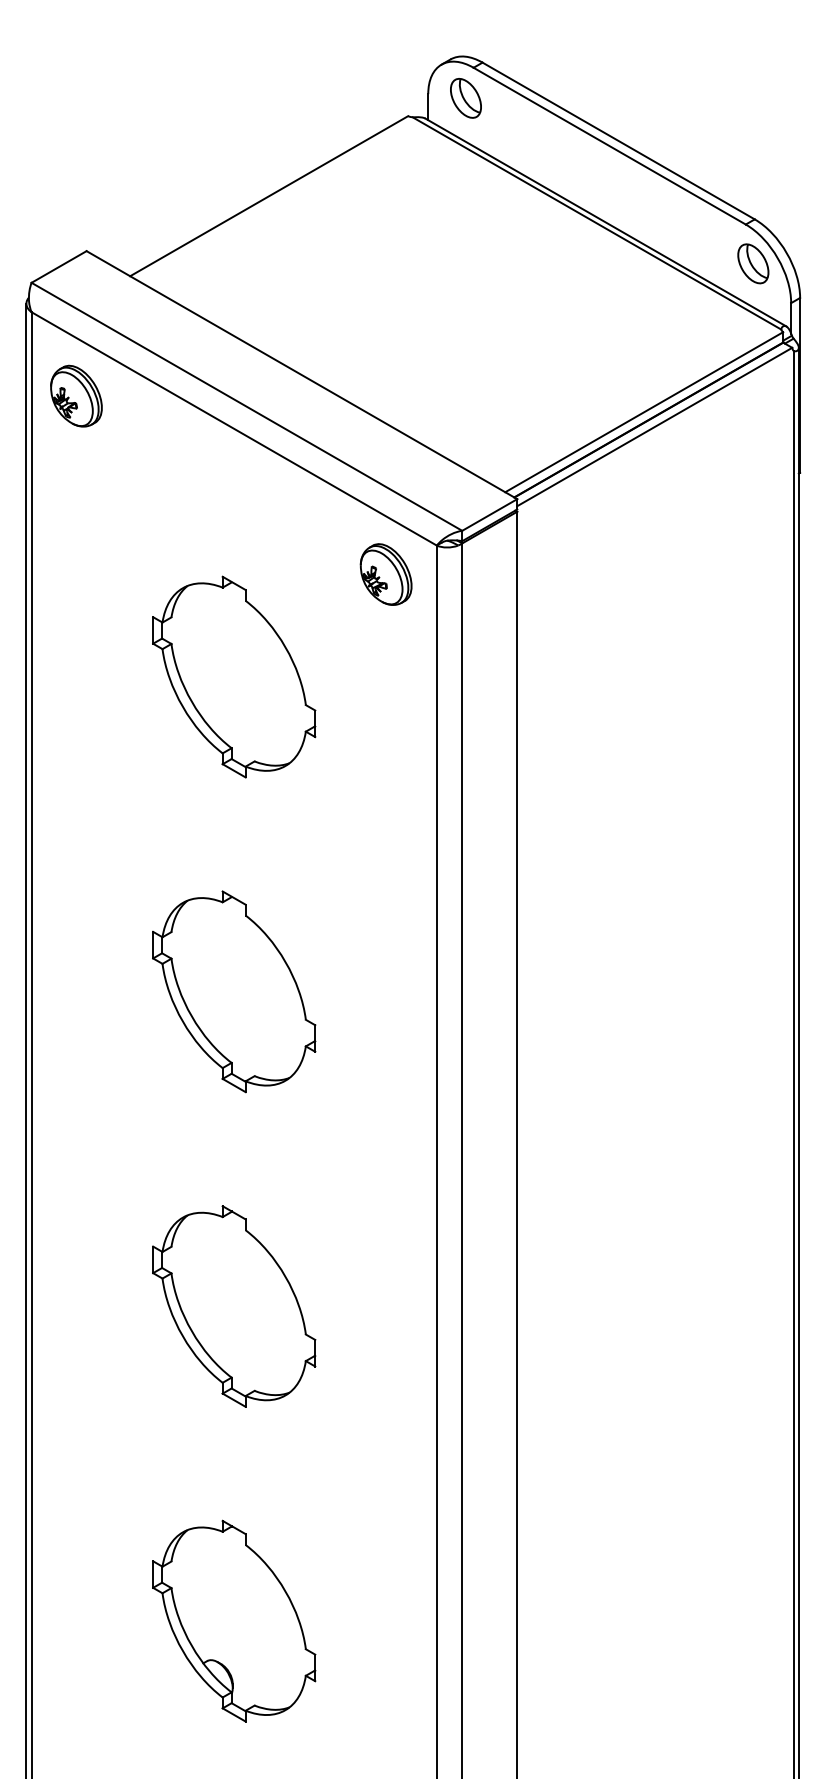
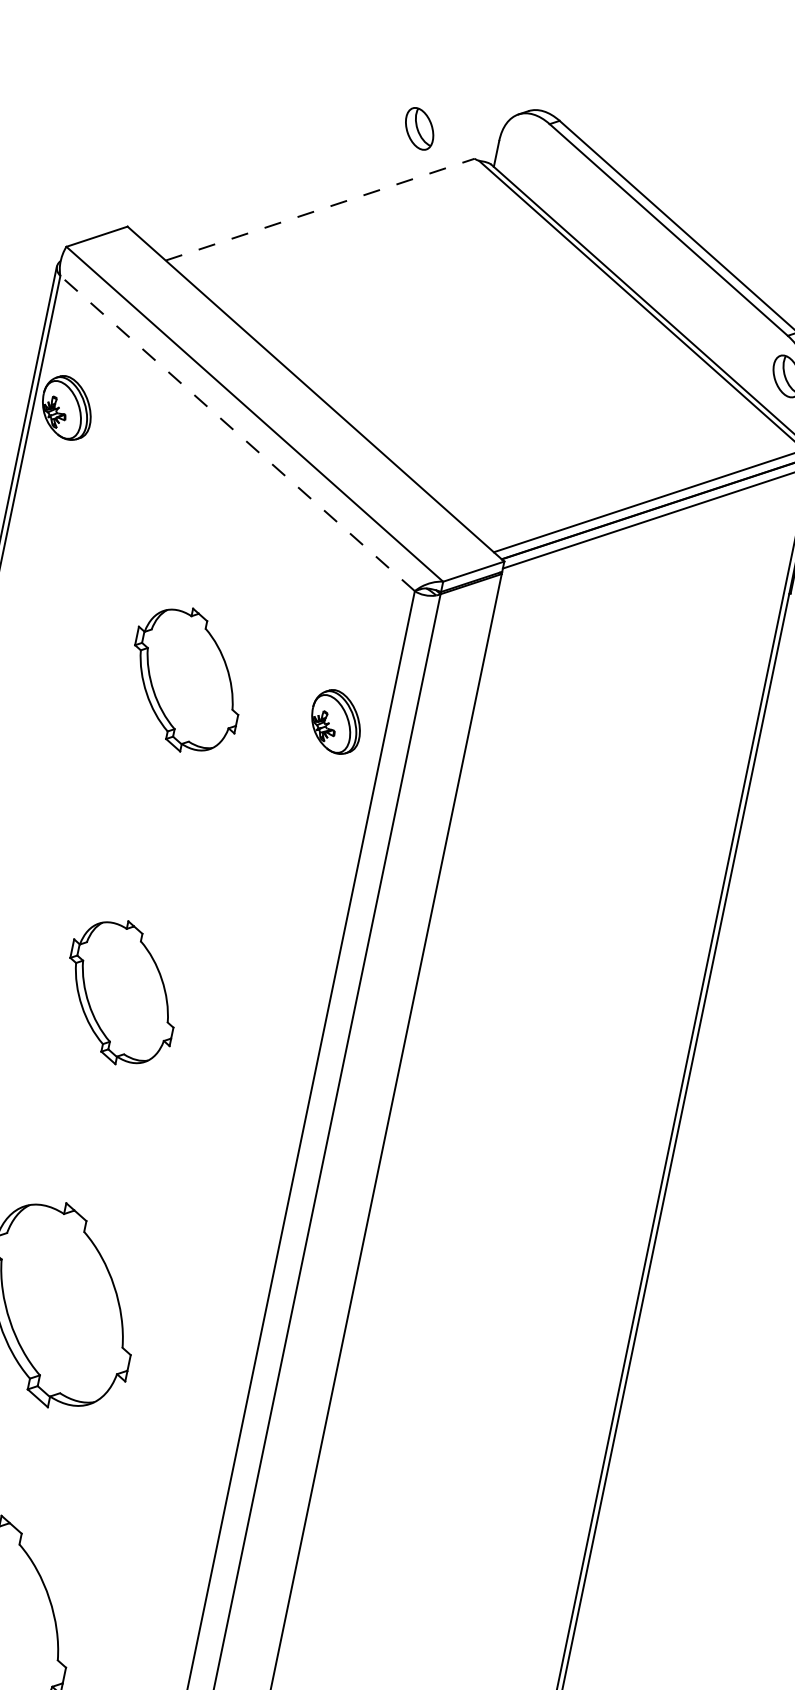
part: (465, 98) -> (419, 128), moved
line: (269, 195) -> (320, 209), solid -> dashed
part: (76, 395) -> (67, 407), moved
line: (234, 428) -> (238, 433), solid -> dashed
part: (385, 574) -> (335, 721), moved
part: (234, 676) -> (187, 679), size x0.7
part: (234, 991) -> (122, 992), size x0.7

